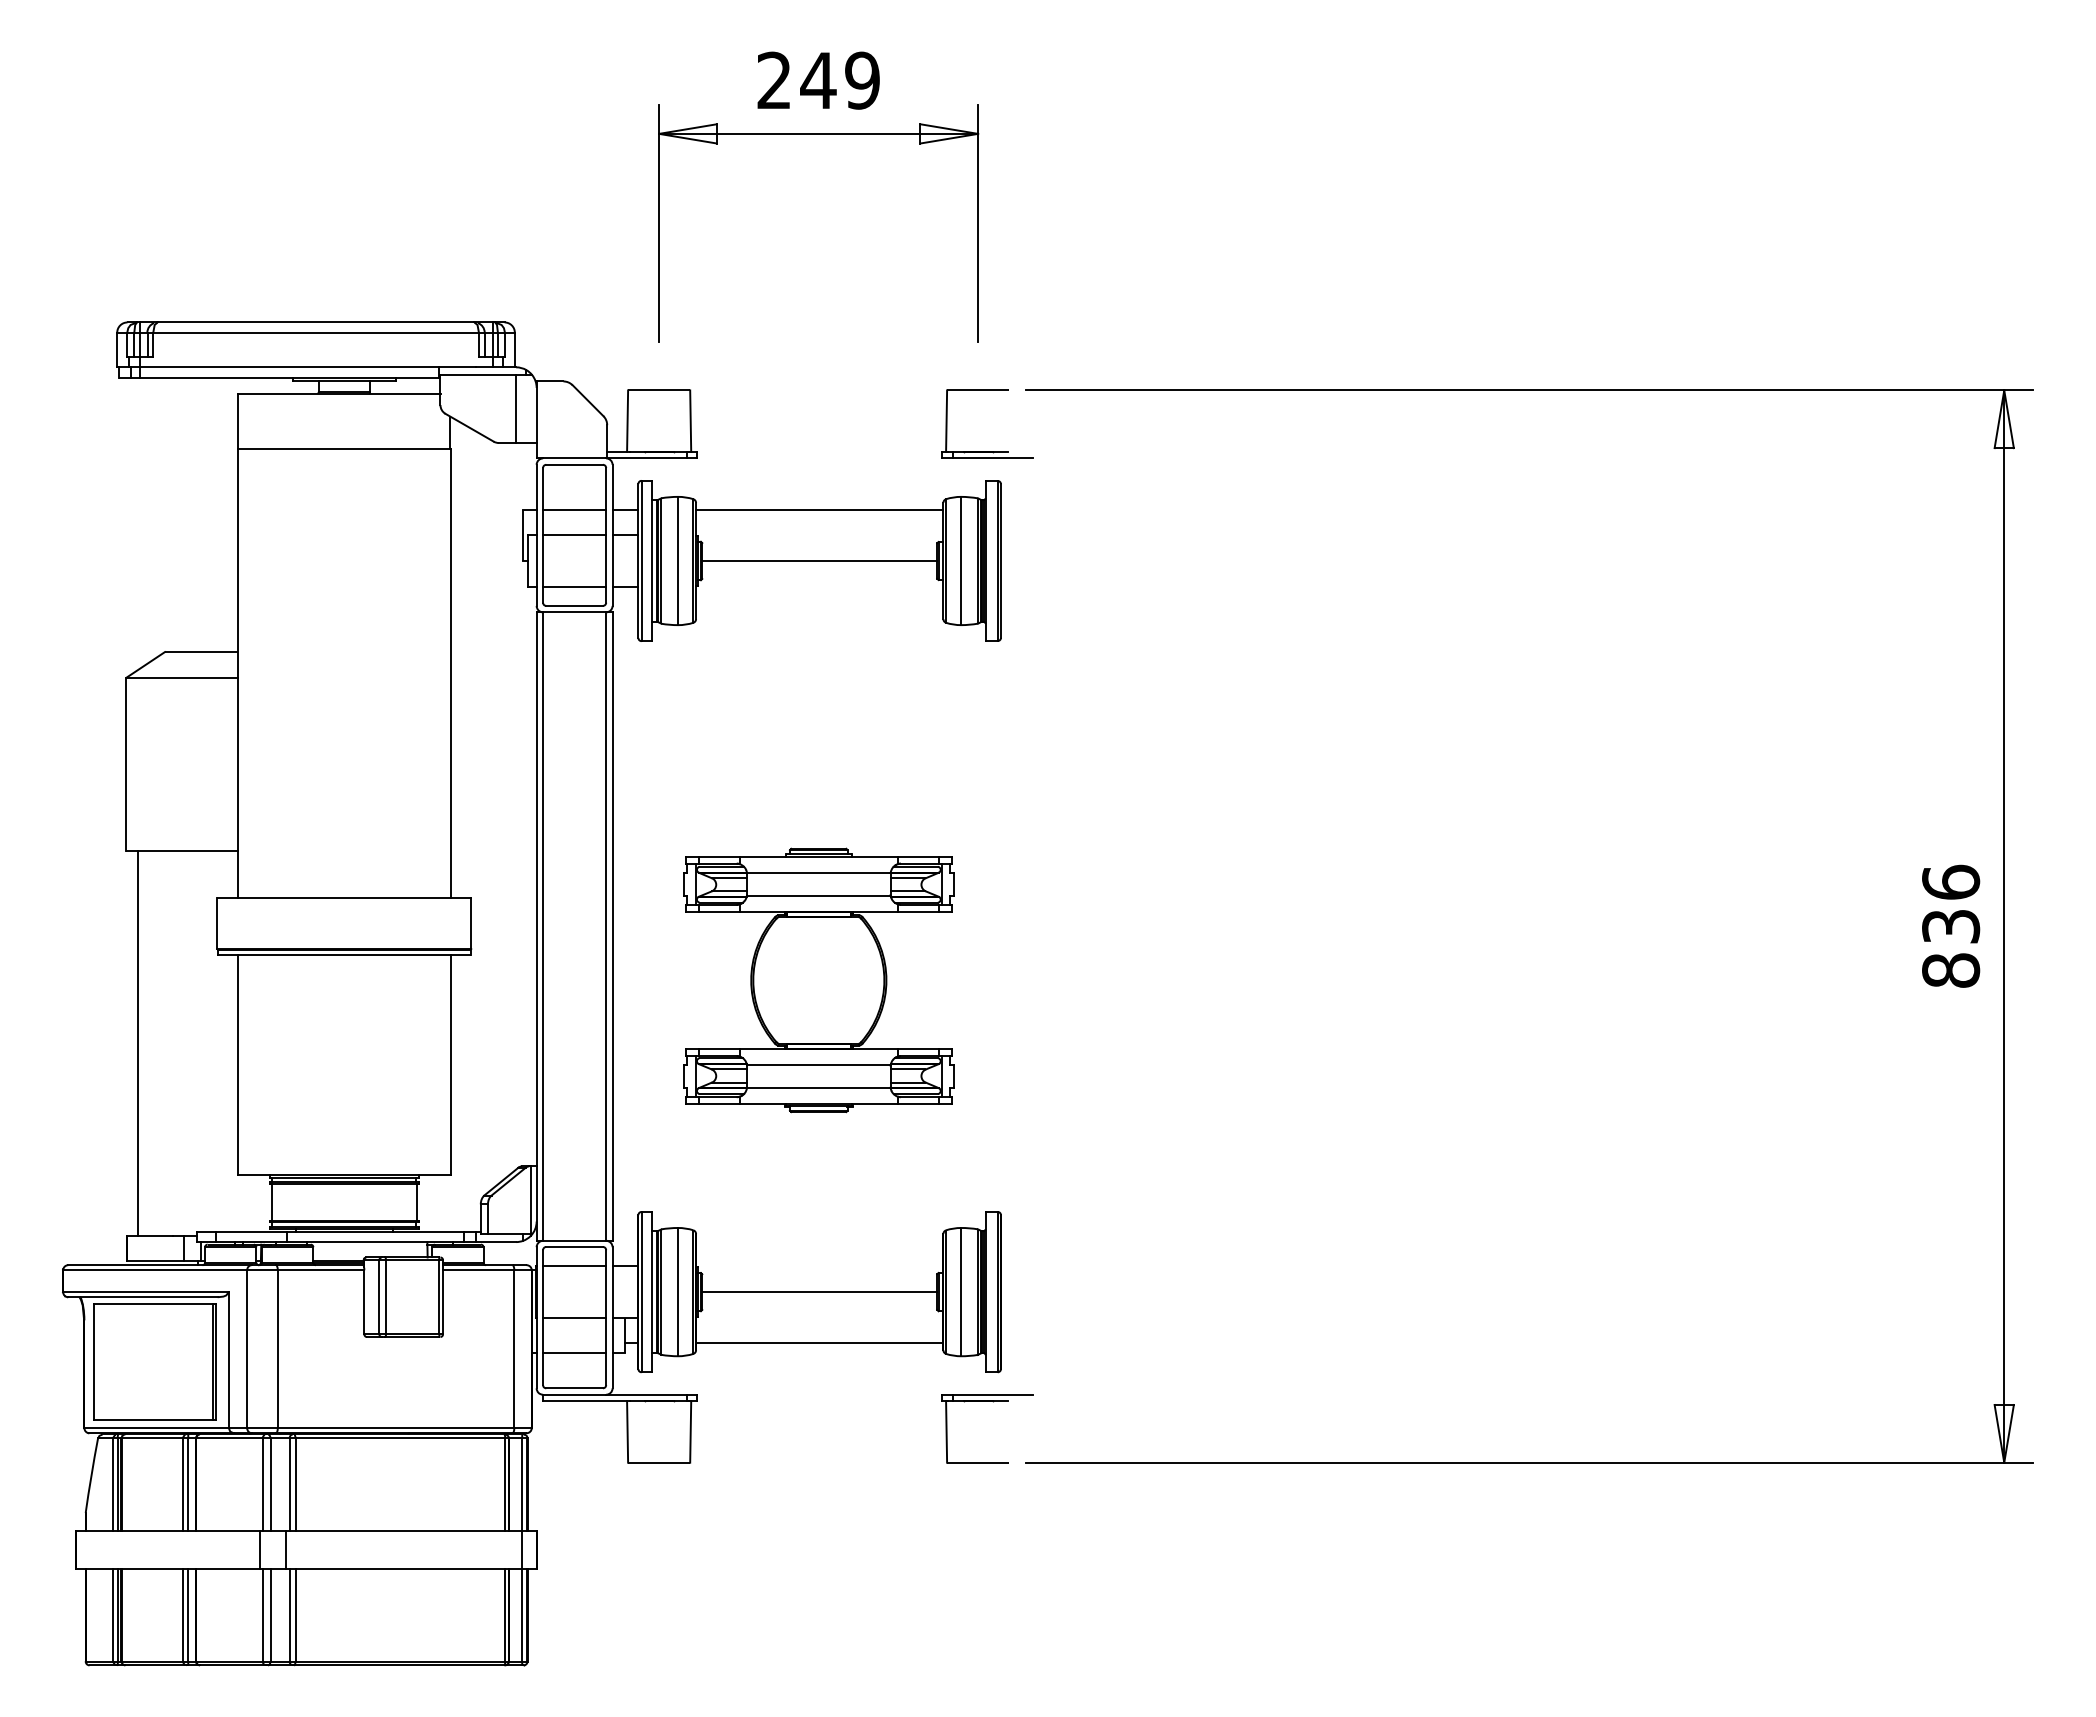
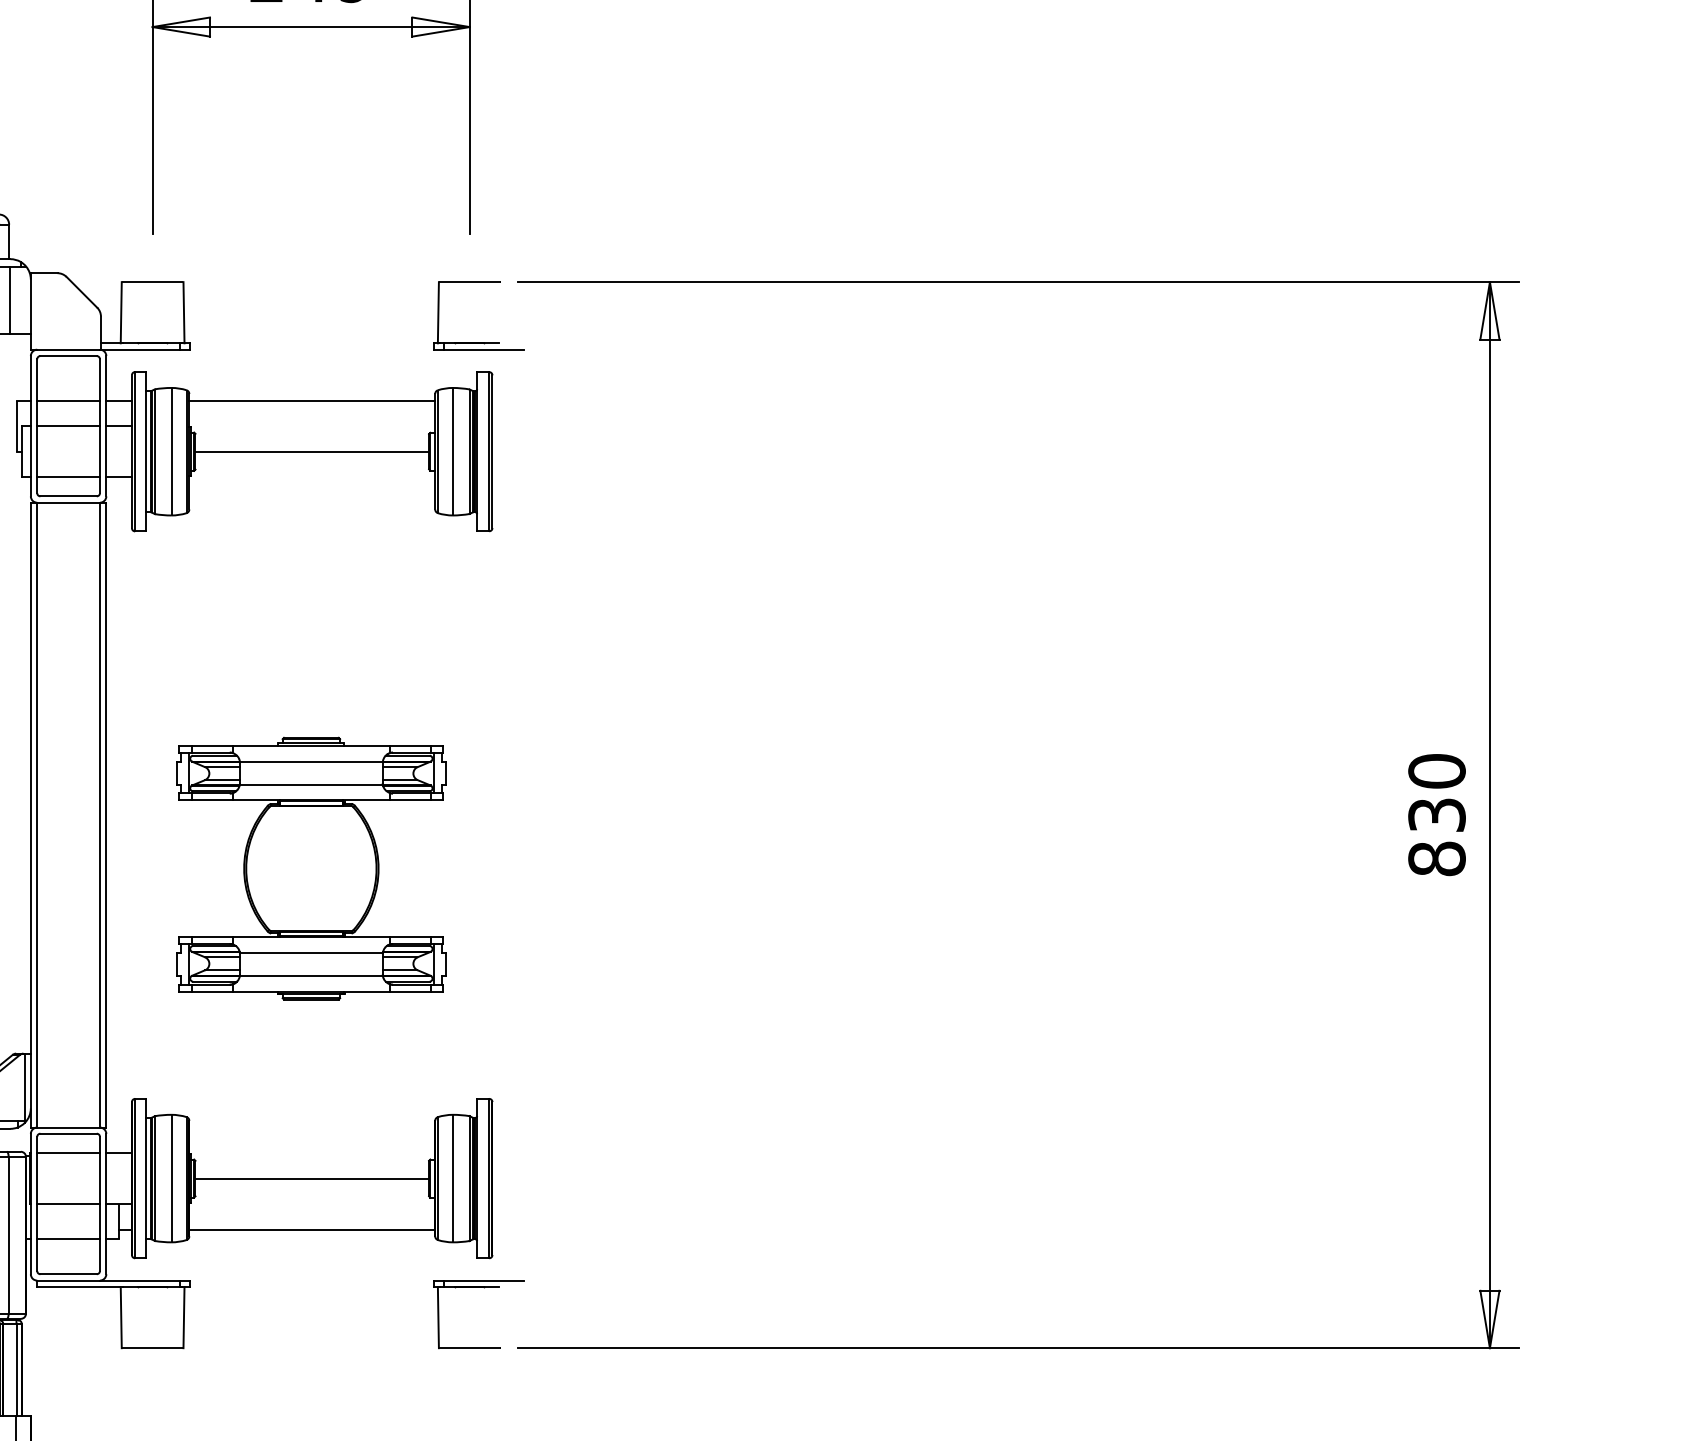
text: (1950, 881) -> (1436, 770), 836 -> 830

